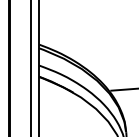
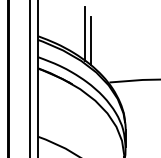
line: (85, 41) -> (84, 33), added
line: (91, 48) -> (90, 40), added

